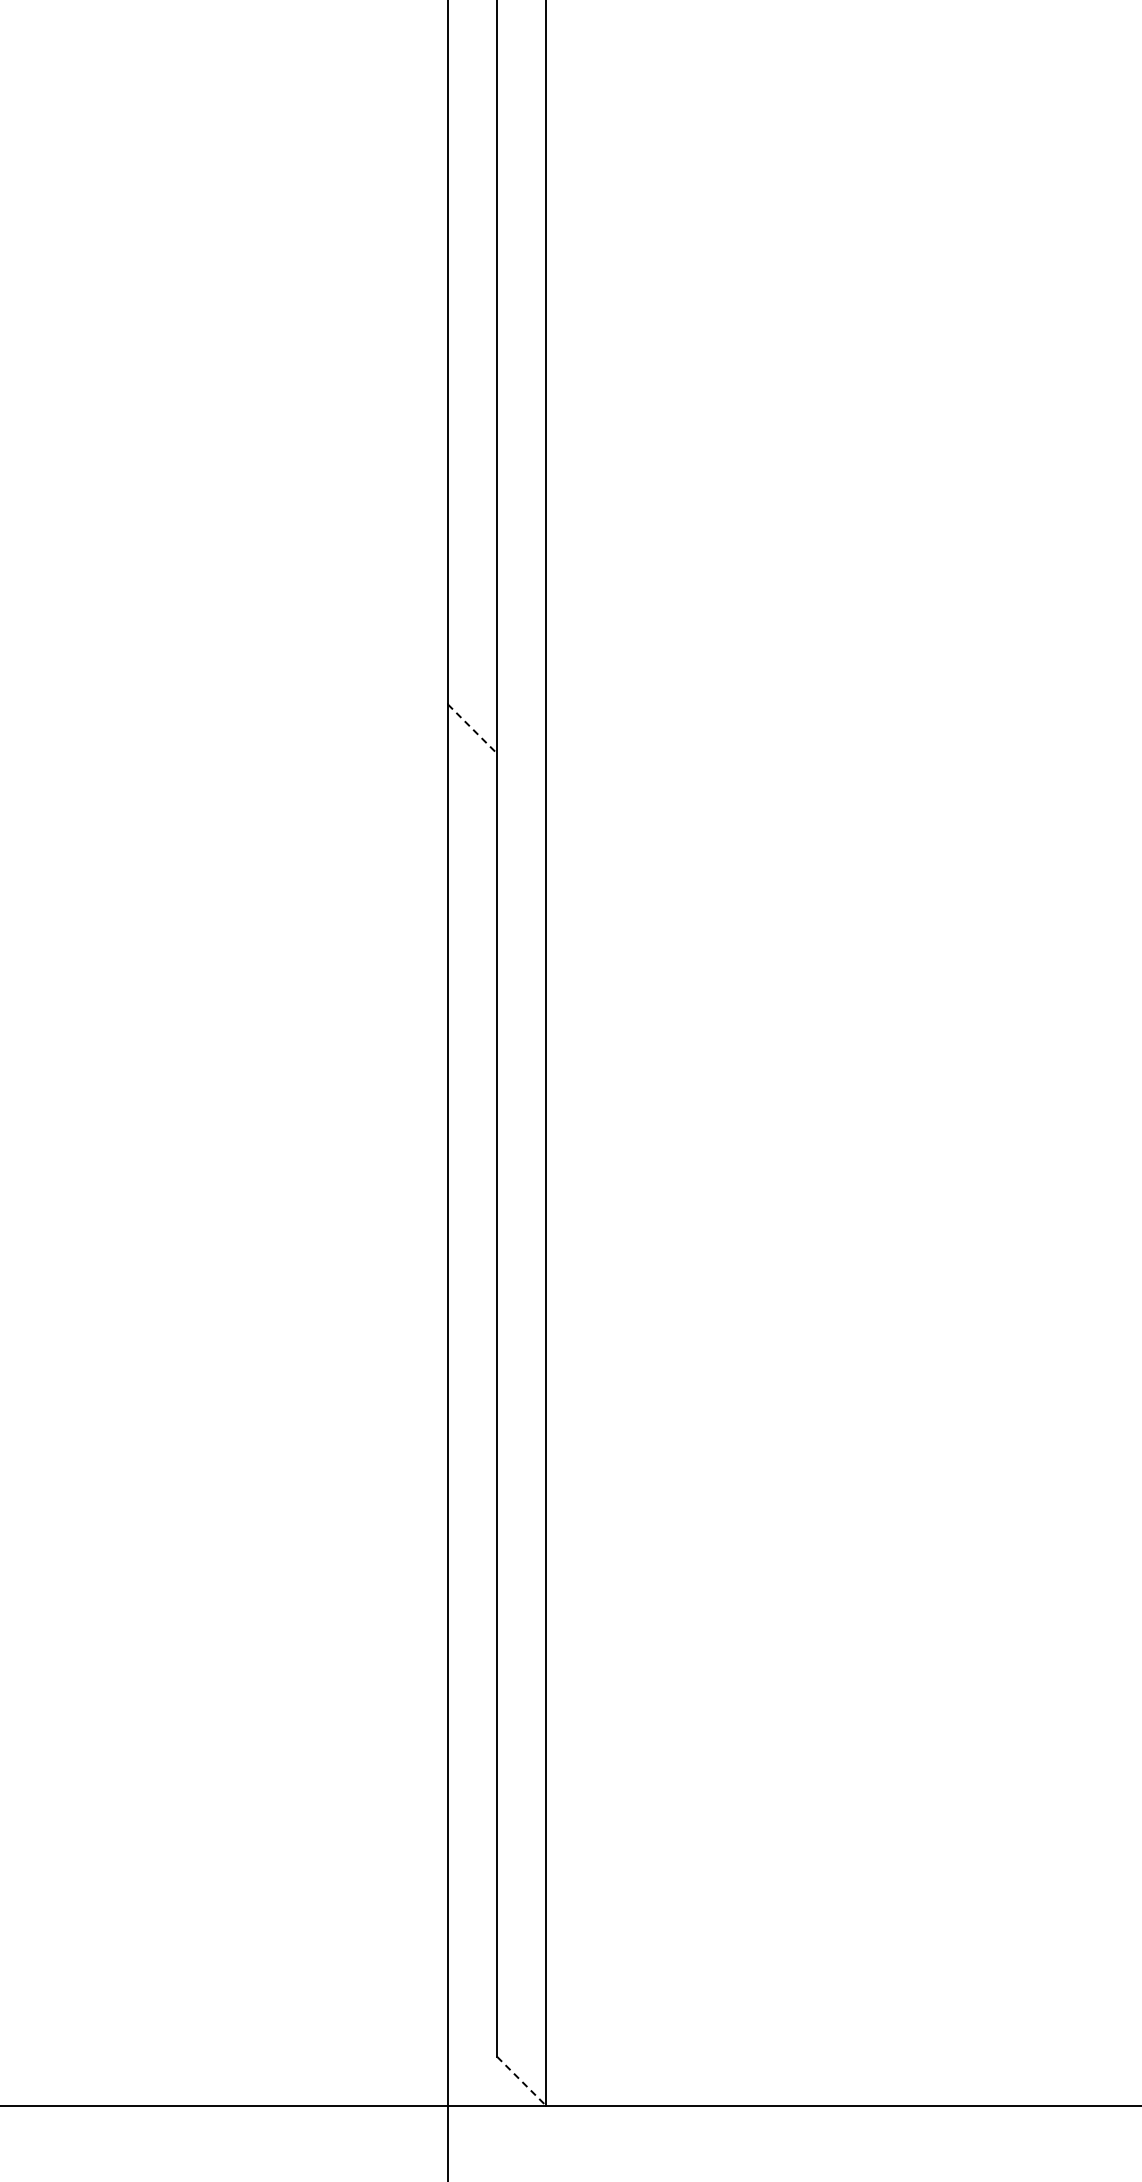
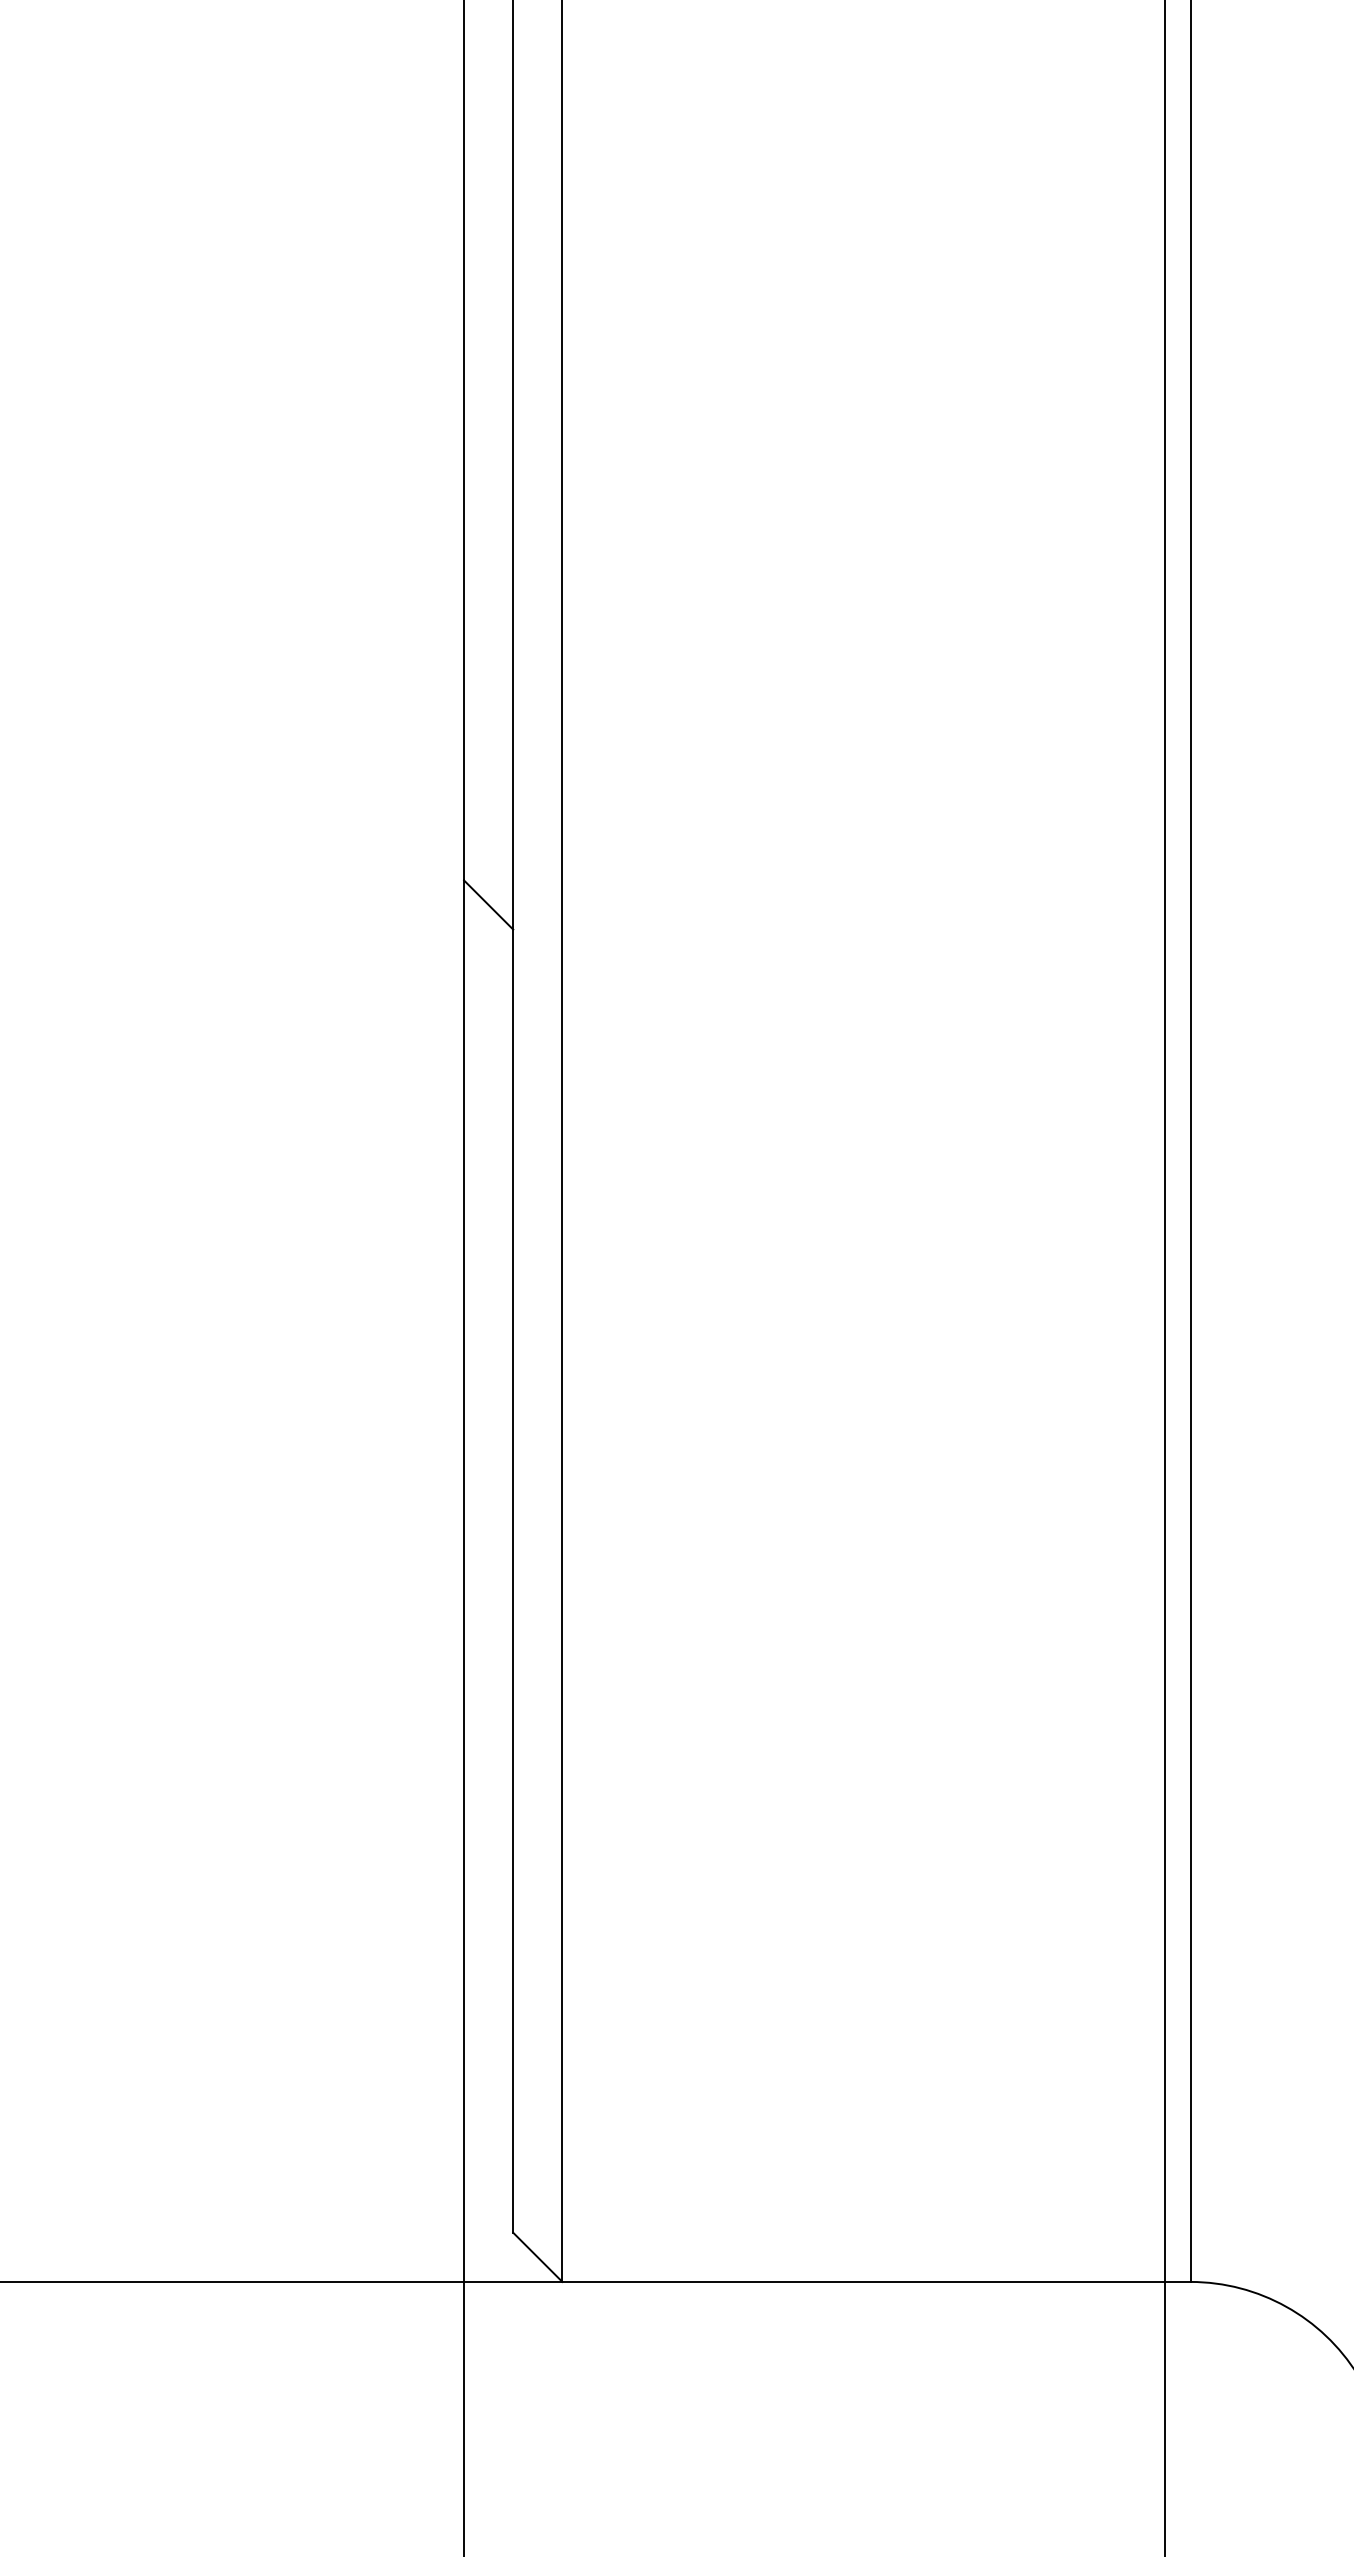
line: (472, 729) -> (488, 905), dashed -> solid
line: (521, 2081) -> (537, 2257), dashed -> solid

